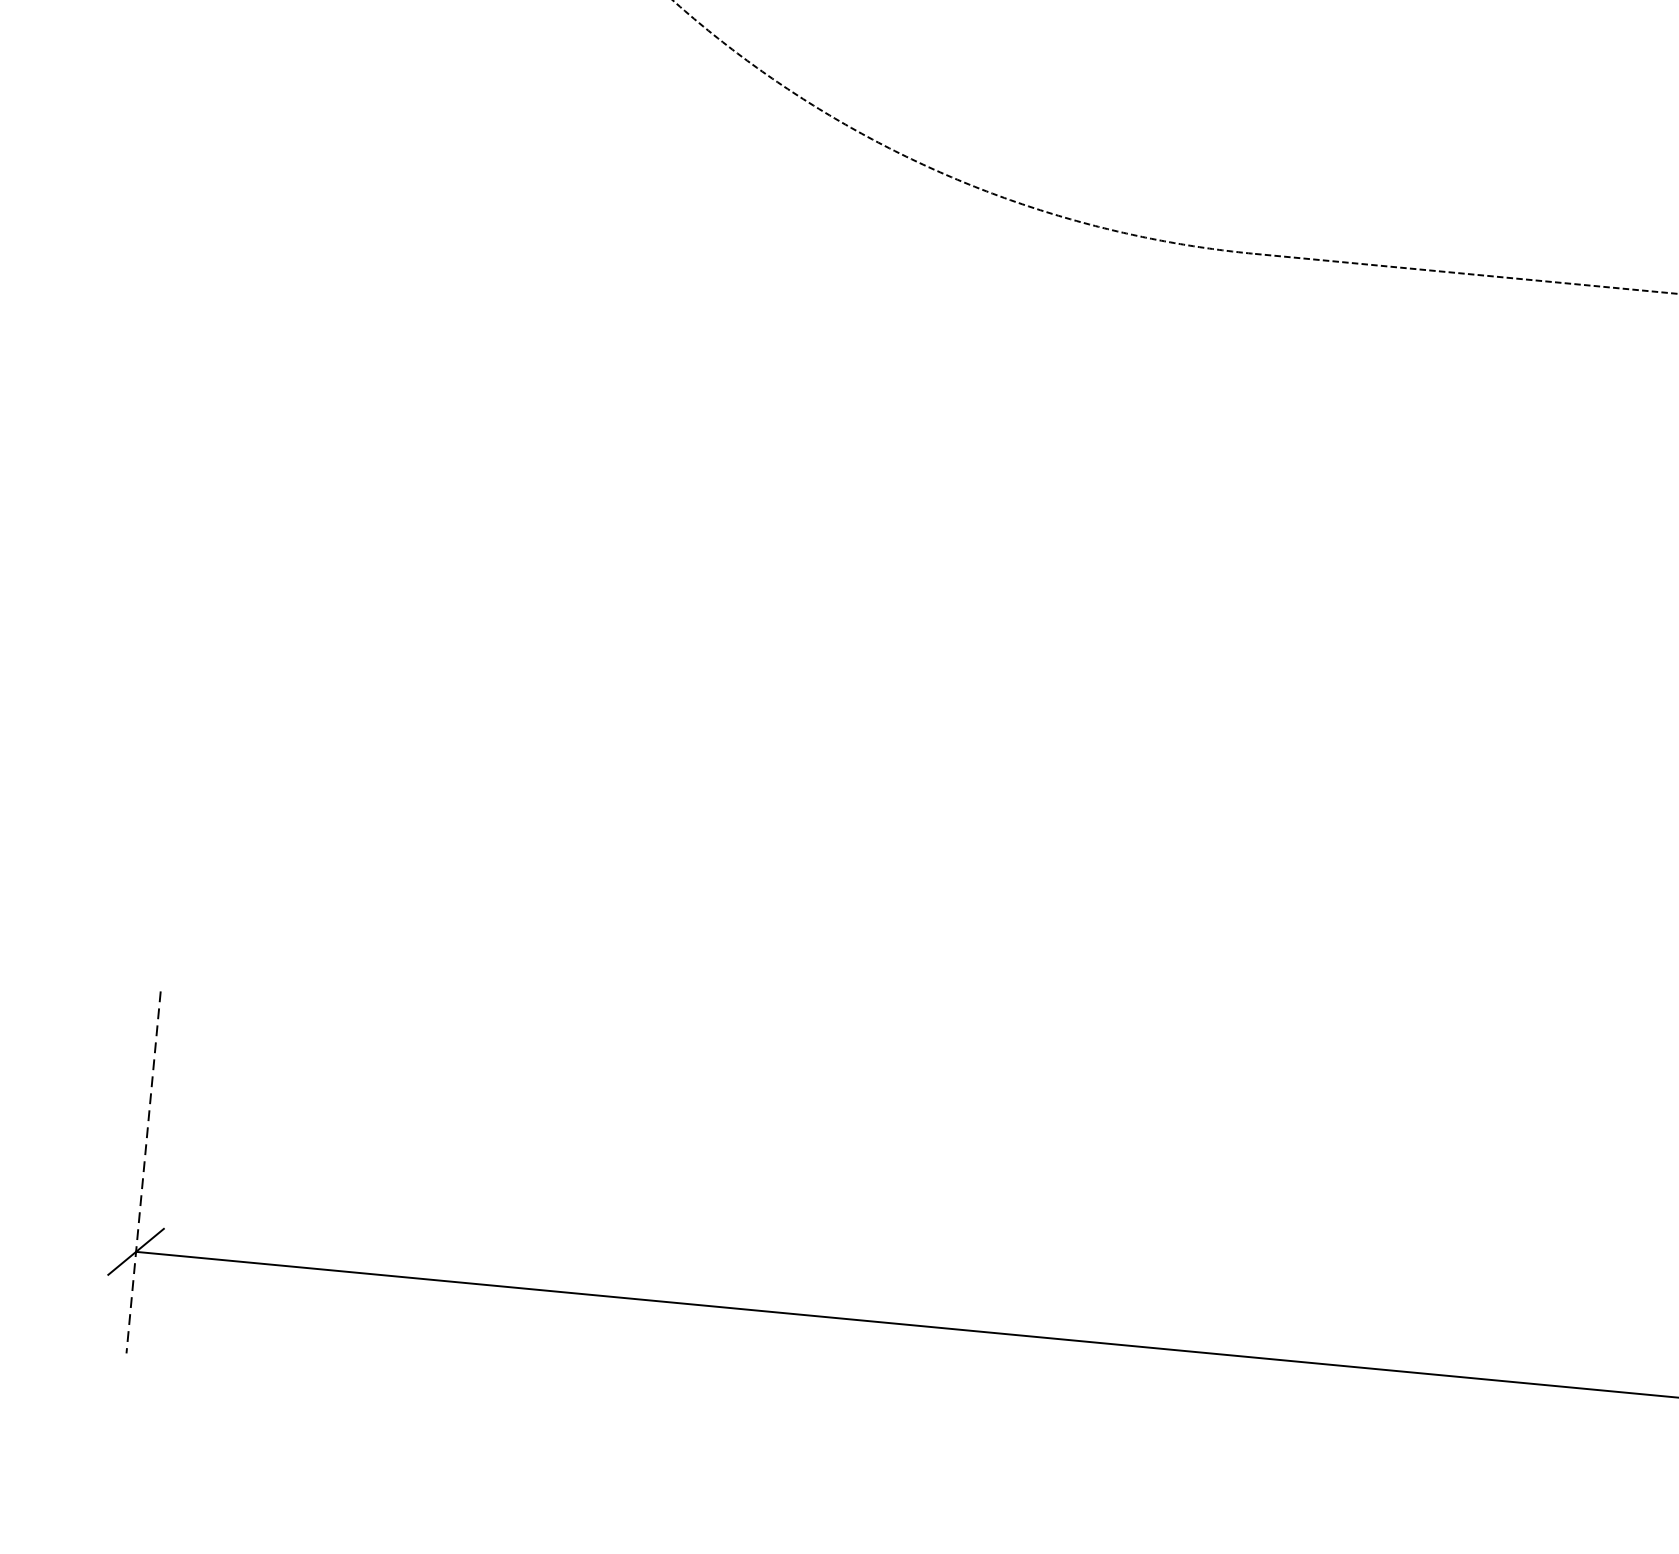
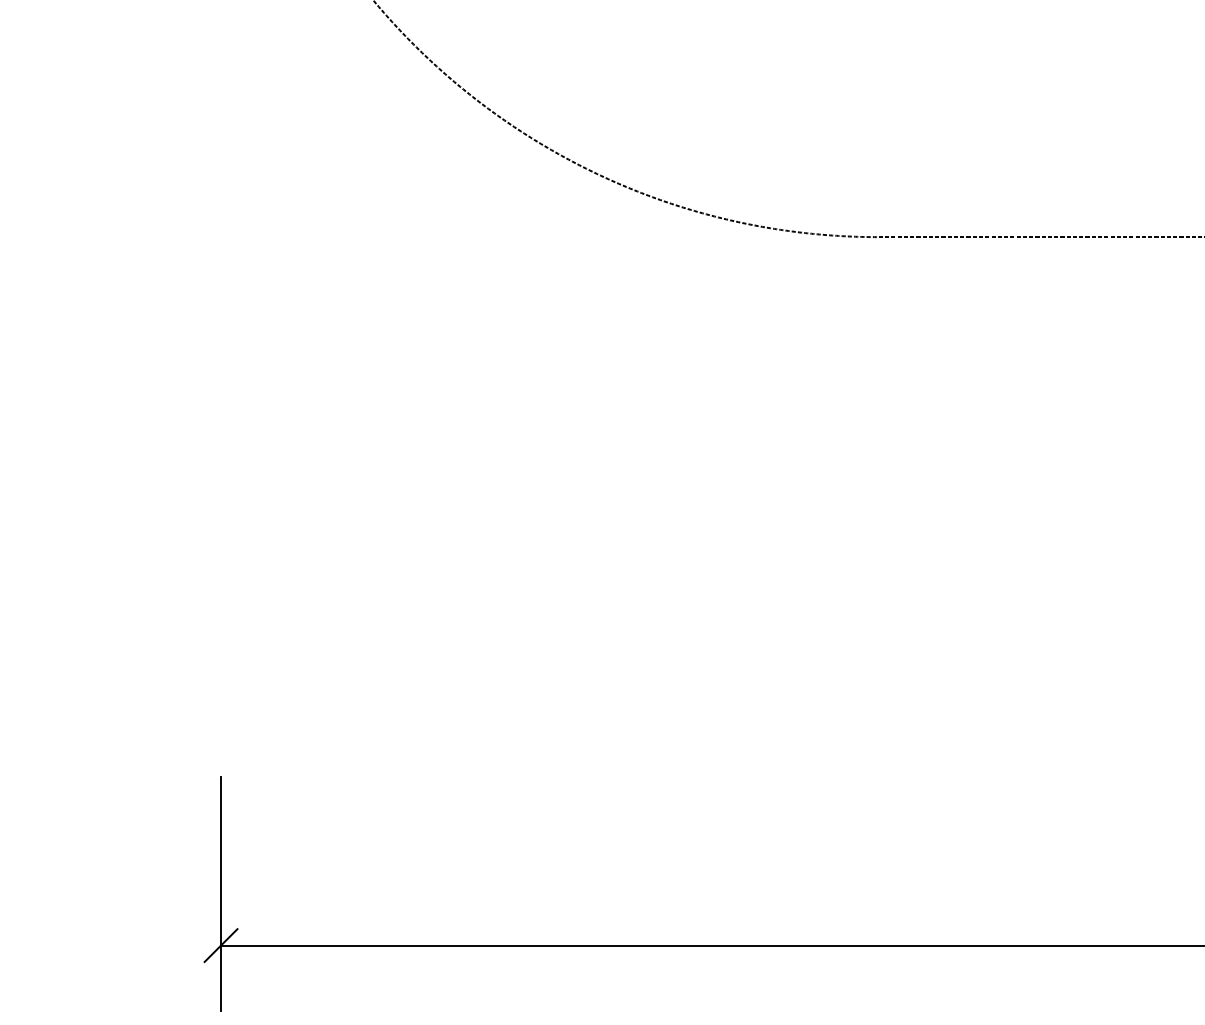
line: (144, 1173) -> (221, 894), dashed -> solid

